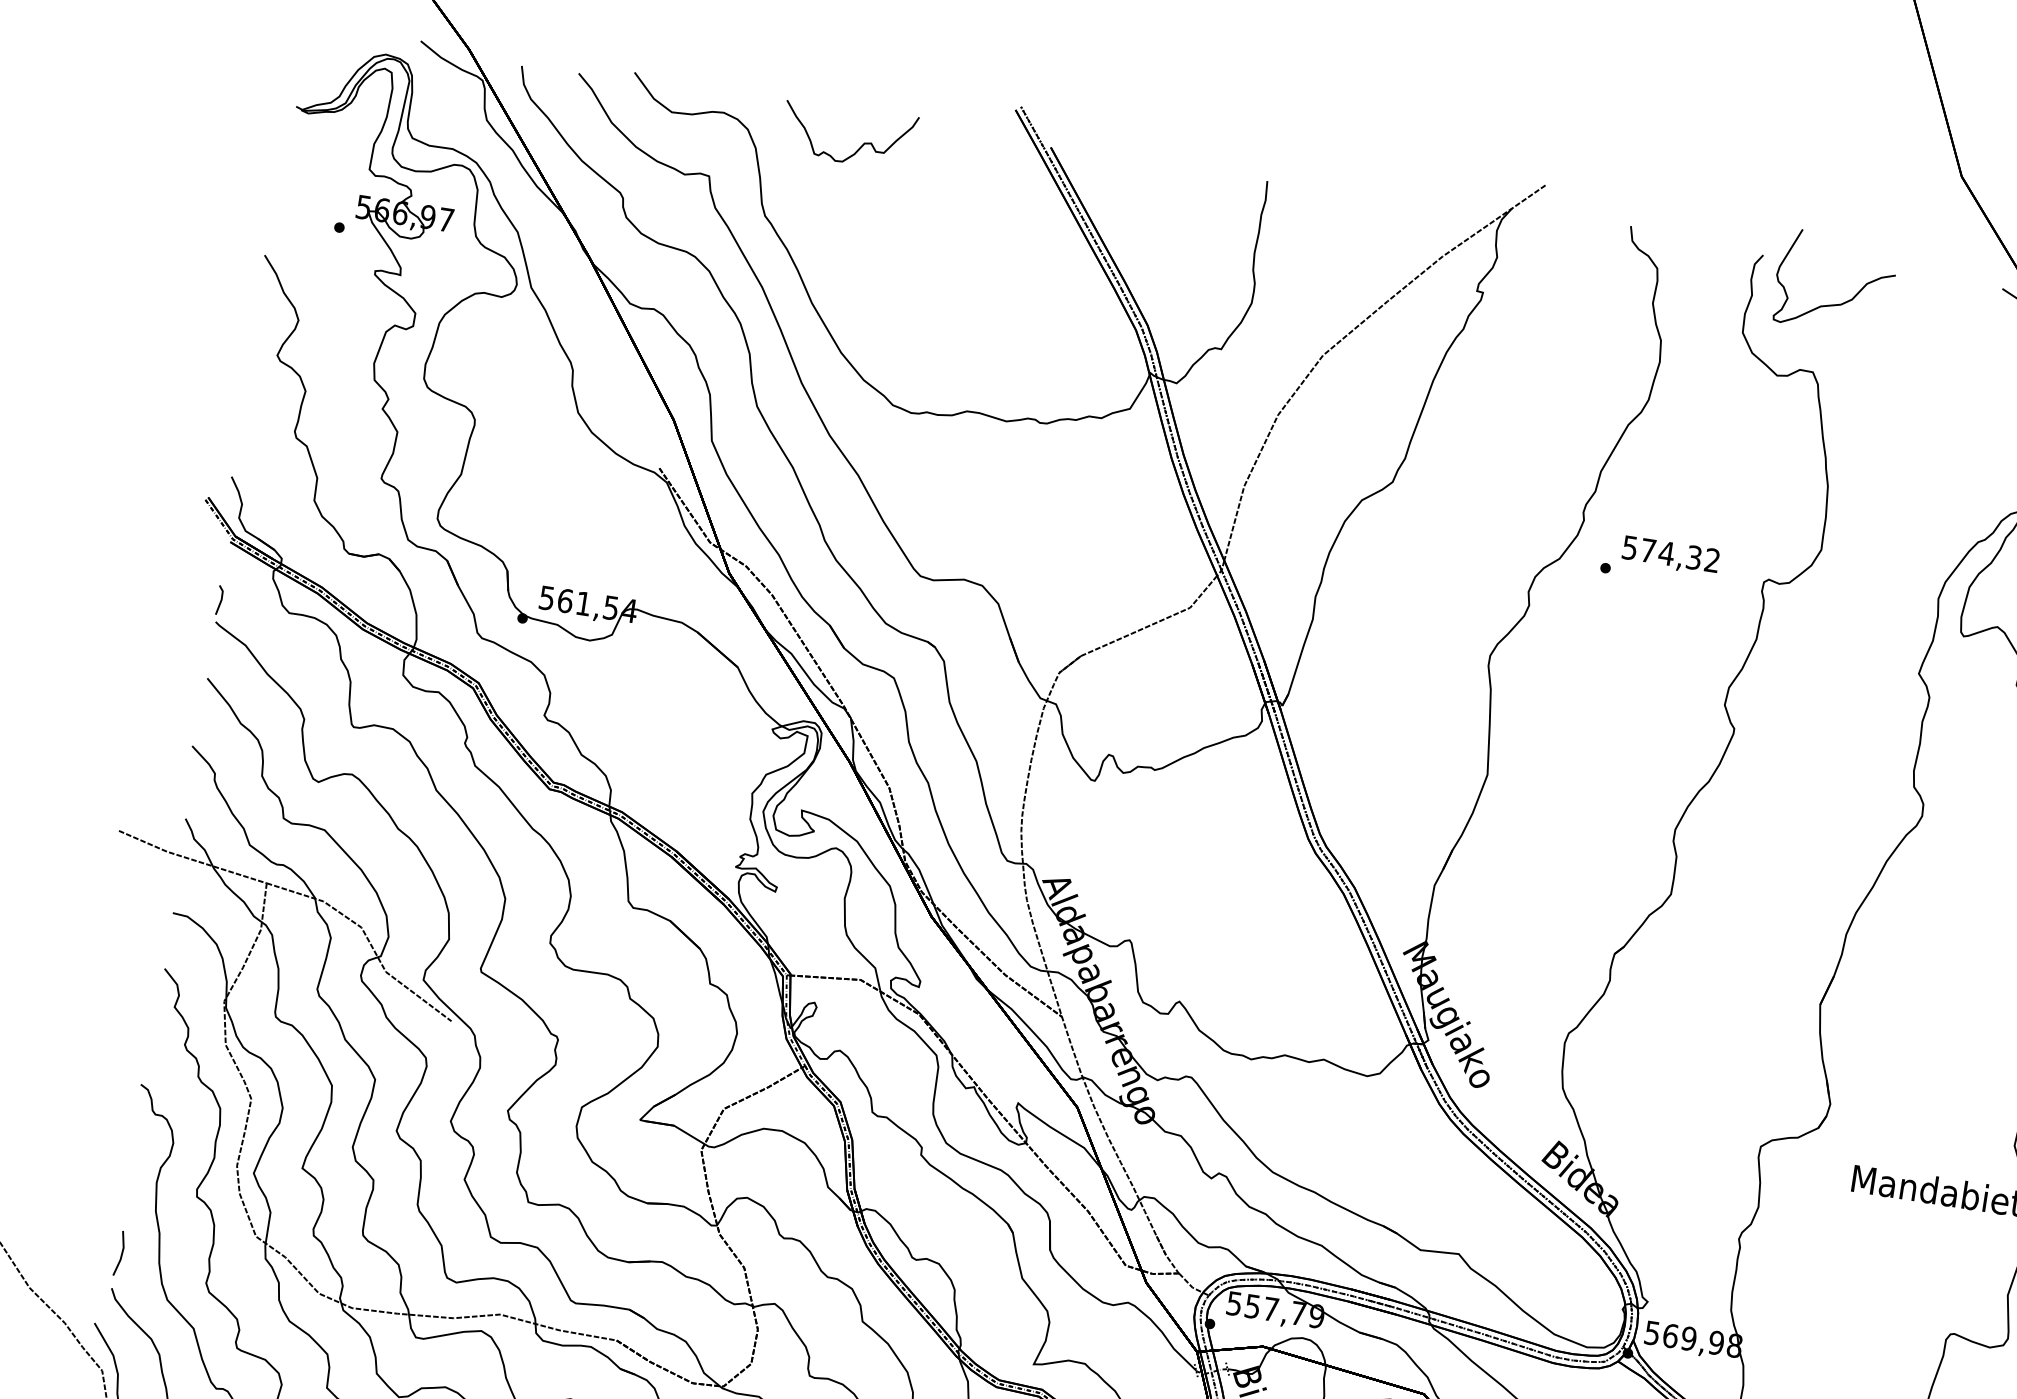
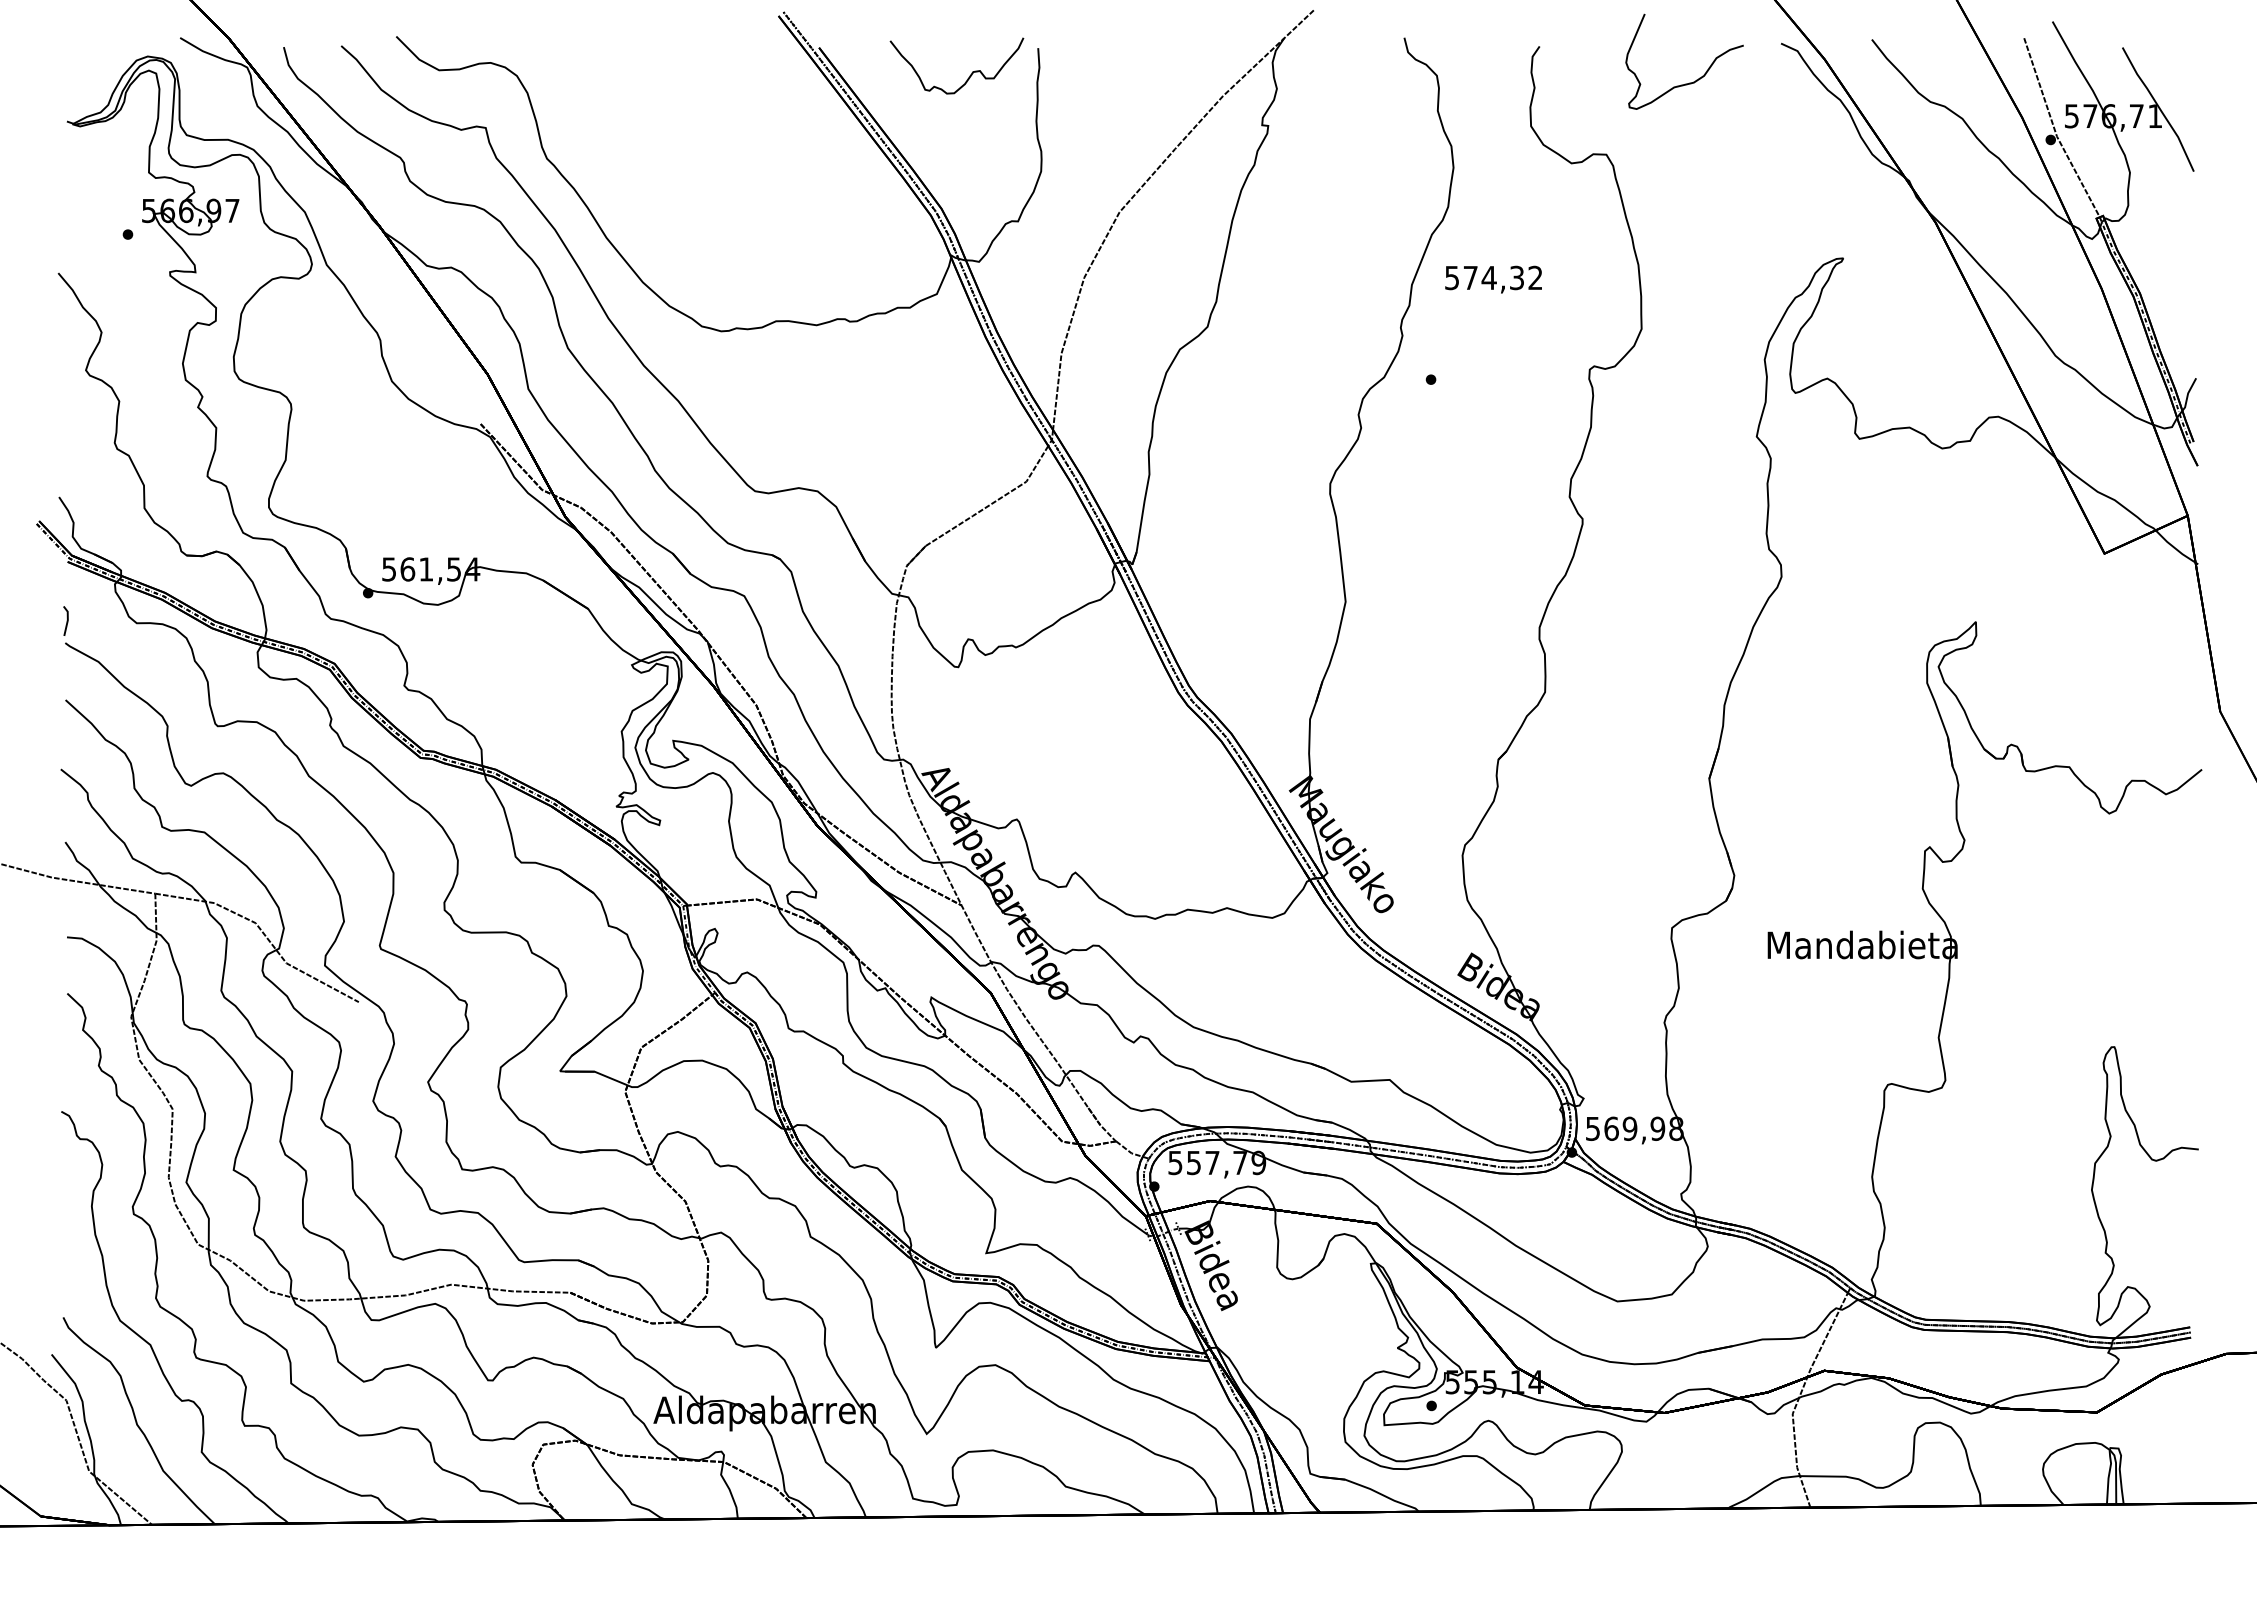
curve: (860, 146) -> (969, 75), moved
curve: (1836, 303) -> (1689, 82), moved
text: (1670, 555) -> (1493, 279), moved
line: (121, 1253) -> (67, 1281), removed

